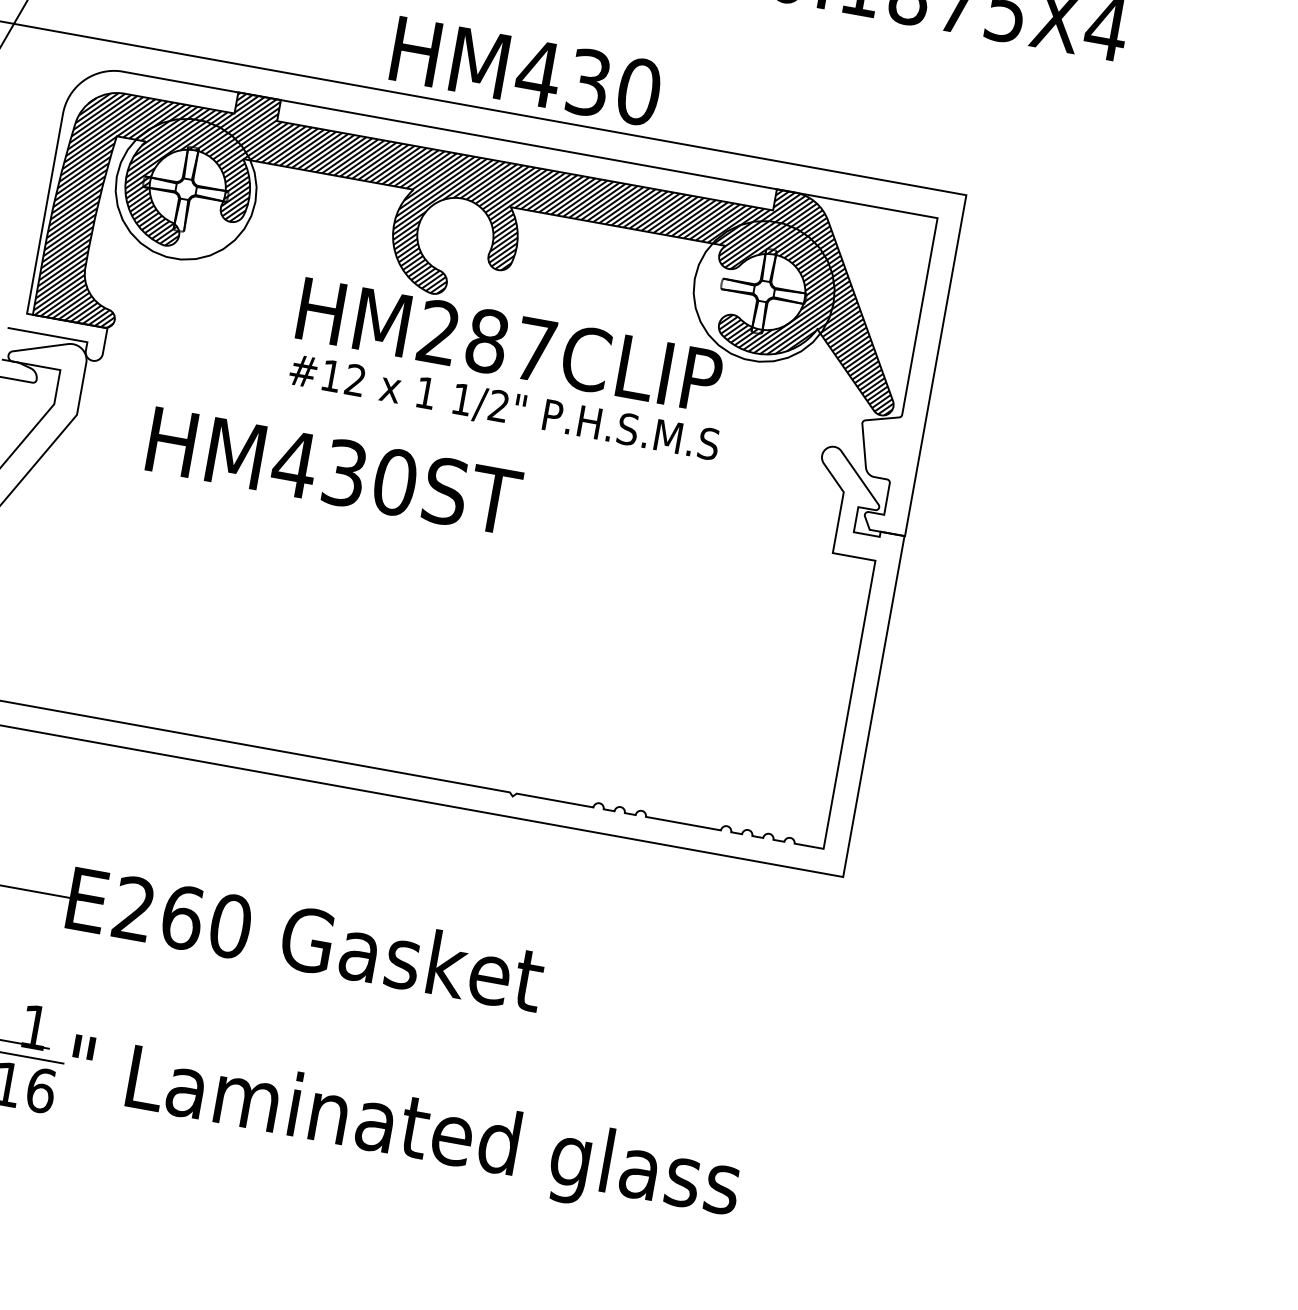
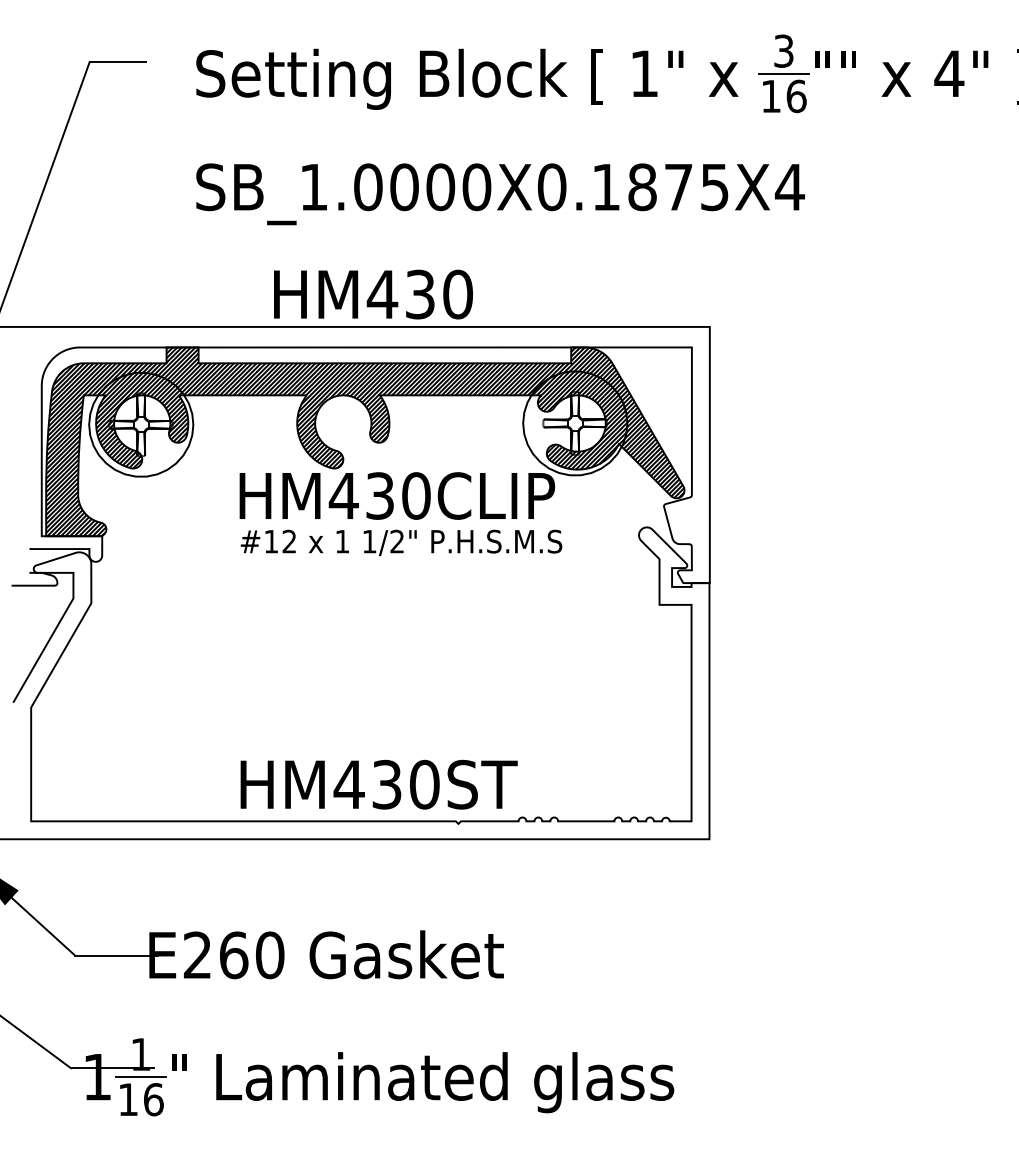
text: (486, 340) -> (379, 495), HM287CLIP -> HM430CLIP
text: (333, 470) -> (378, 784), moved

